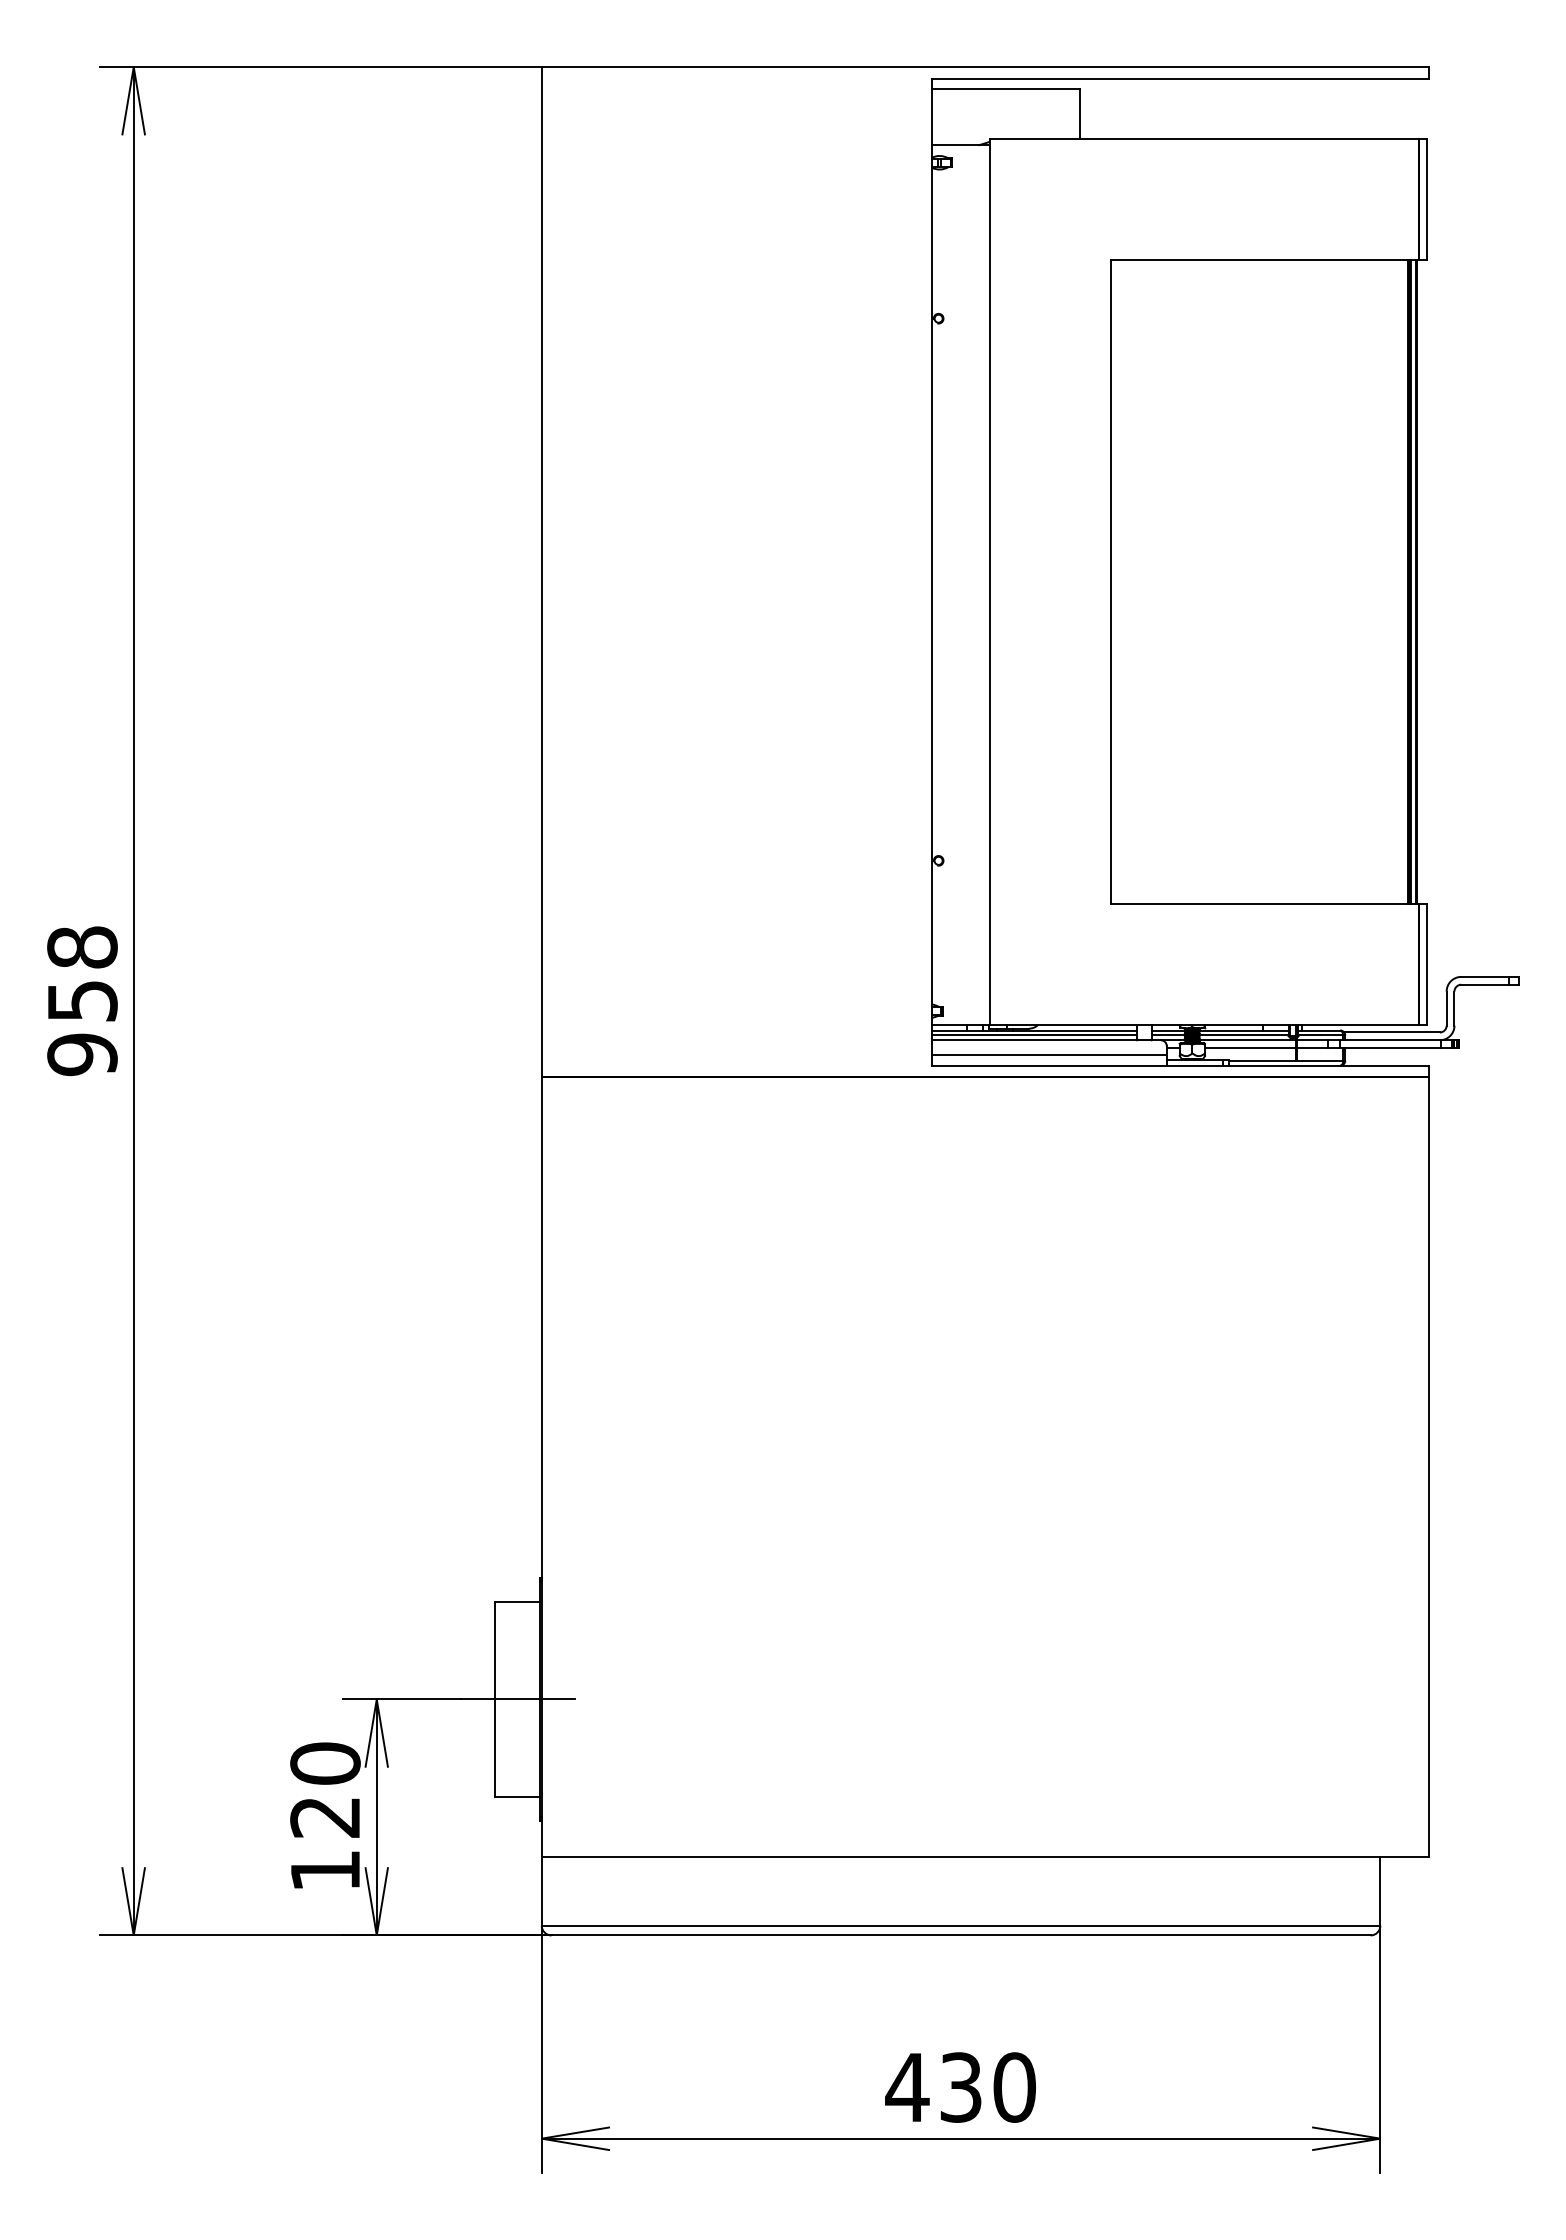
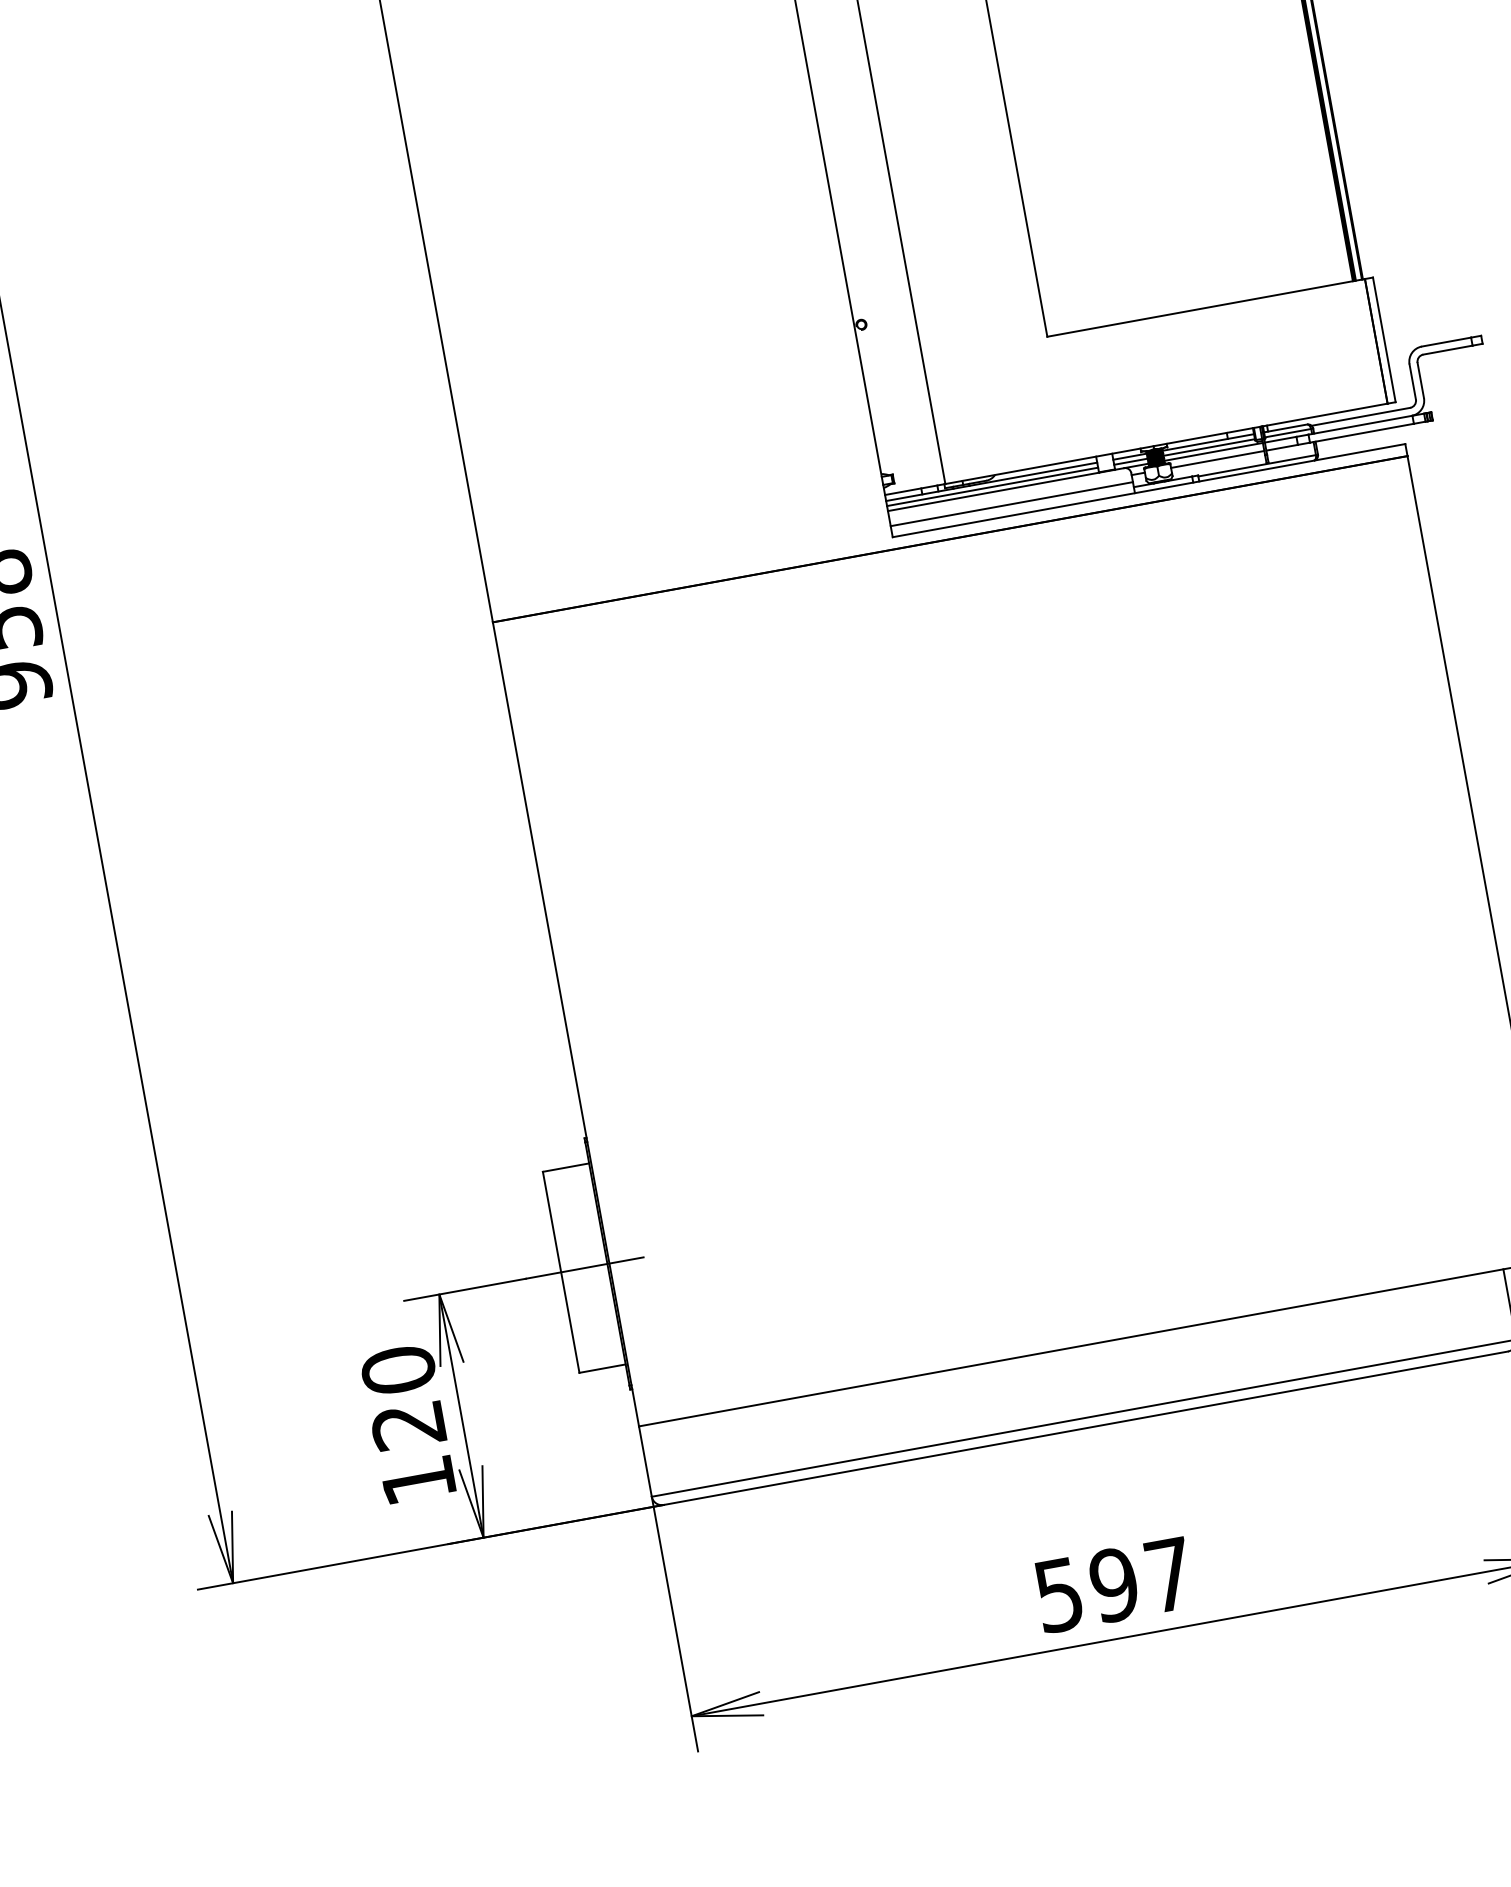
text: (960, 2087) -> (1113, 1585), 430 -> 597

